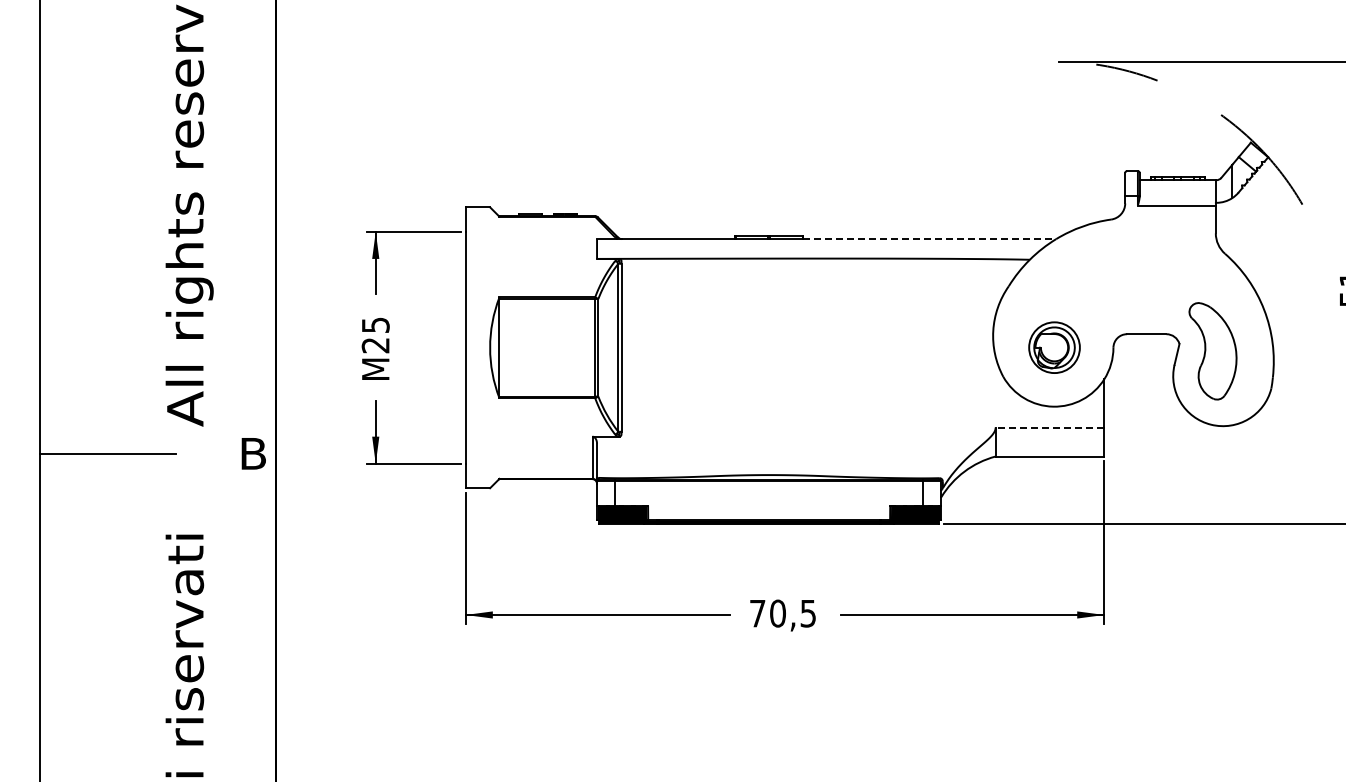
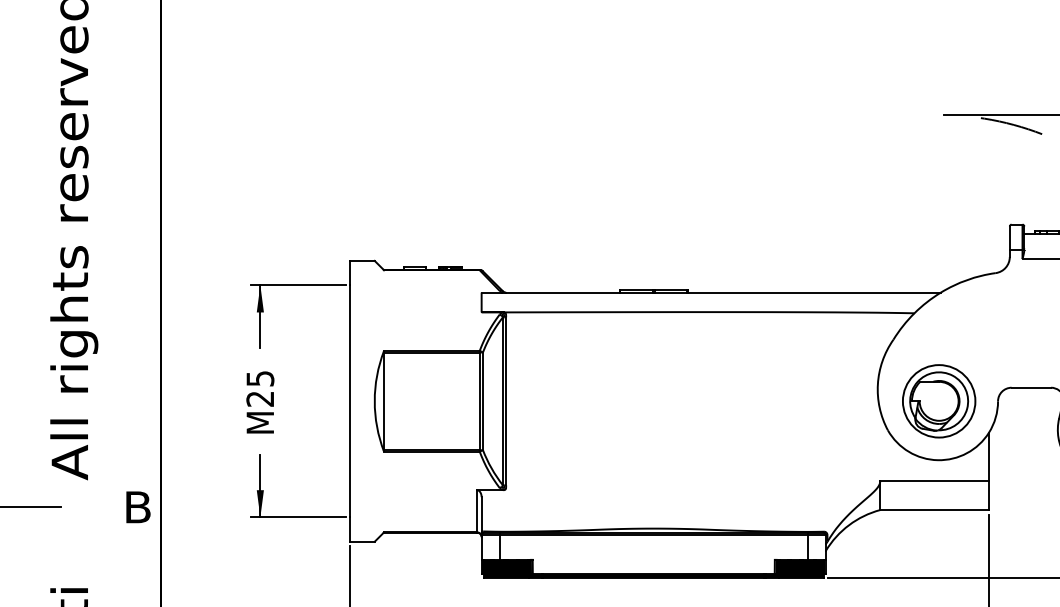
line: (929, 239) -> (814, 293), dashed -> solid
part: (1054, 347) -> (939, 401), size x1.43
line: (1049, 427) -> (934, 481), dashed -> solid

